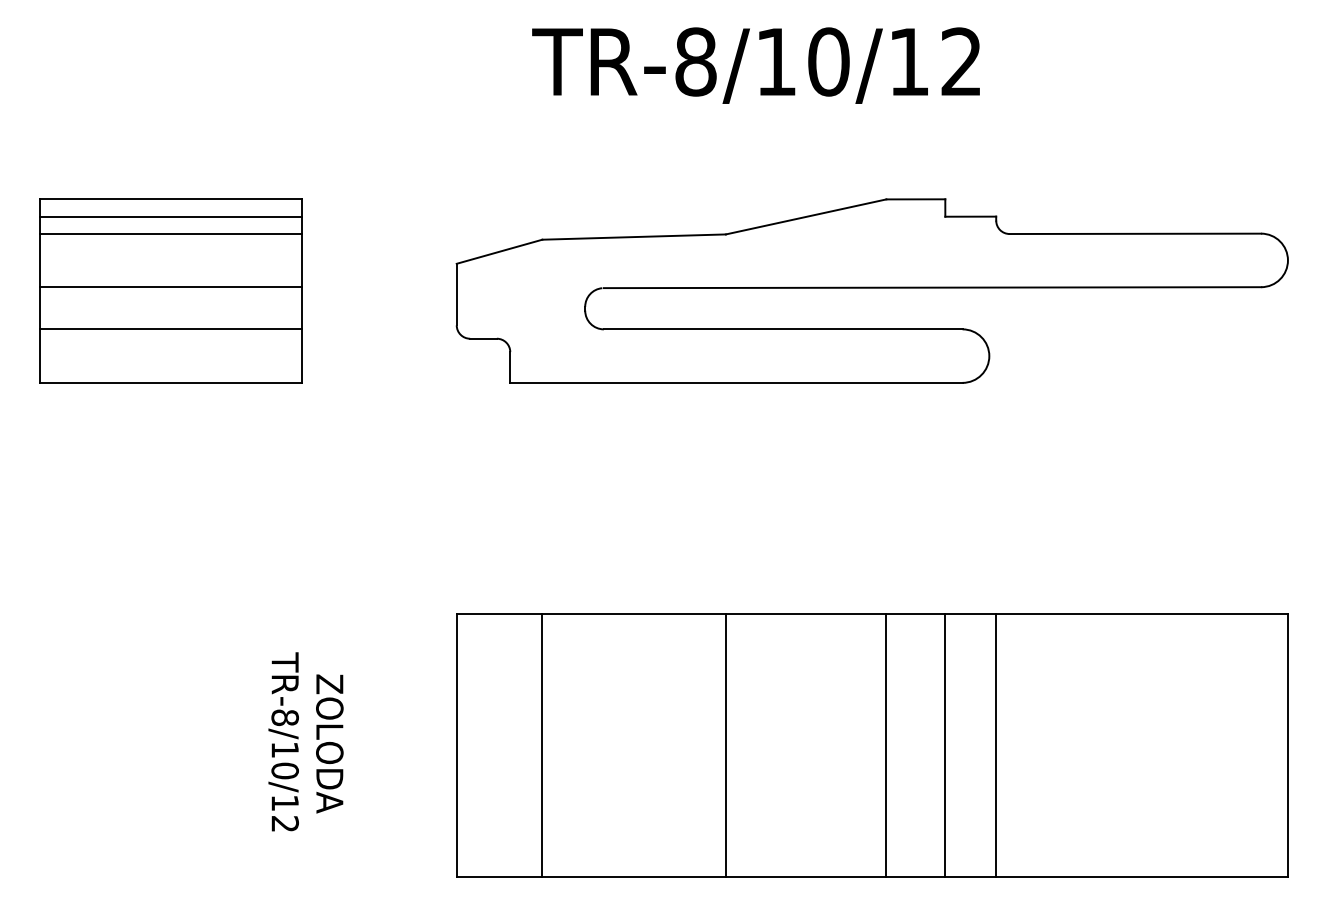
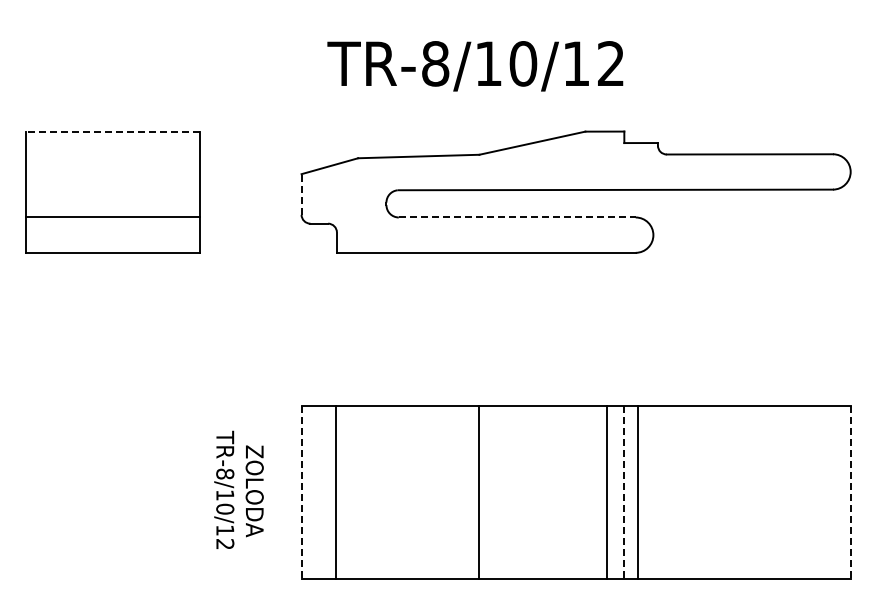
text: (756, 65) -> (475, 66), moved
line: (170, 199) -> (112, 131), solid -> dashed
line: (170, 217) -> (112, 143), removed
line: (170, 234) -> (112, 154), removed
line: (170, 286) -> (112, 189), removed
line: (456, 294) -> (301, 194), solid -> dashed
line: (783, 329) -> (517, 217), solid -> dashed
text: (305, 741) -> (238, 489), moved
line: (456, 745) -> (301, 492), solid -> dashed
line: (542, 745) -> (336, 492), moved
line: (886, 745) -> (607, 492), moved
line: (945, 745) -> (624, 492), solid -> dashed
line: (995, 745) -> (637, 492), moved
line: (1287, 745) -> (850, 492), solid -> dashed

